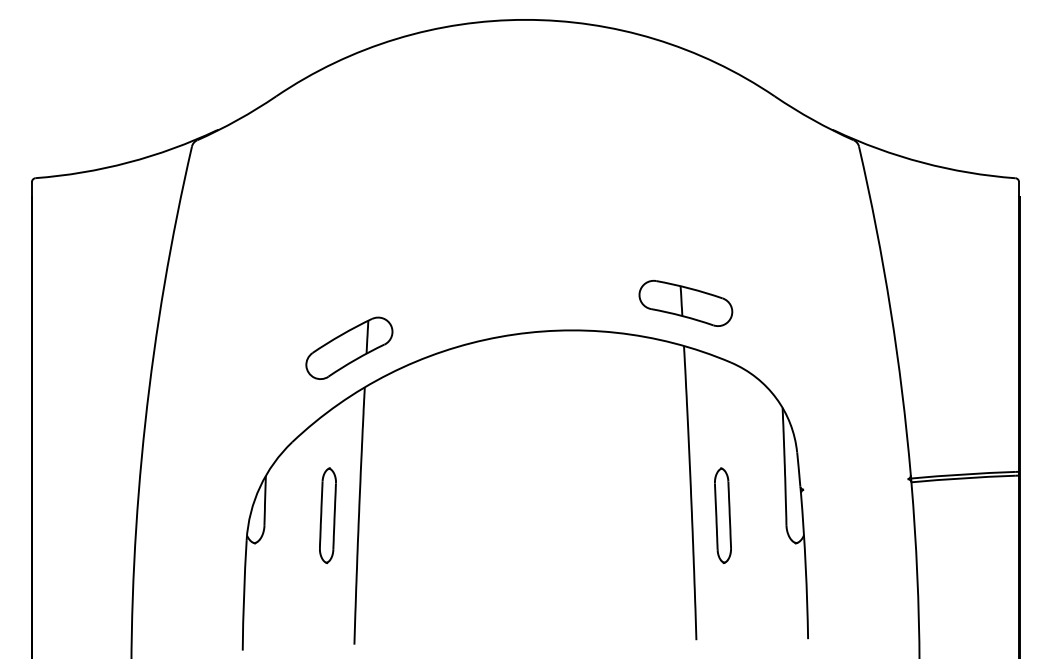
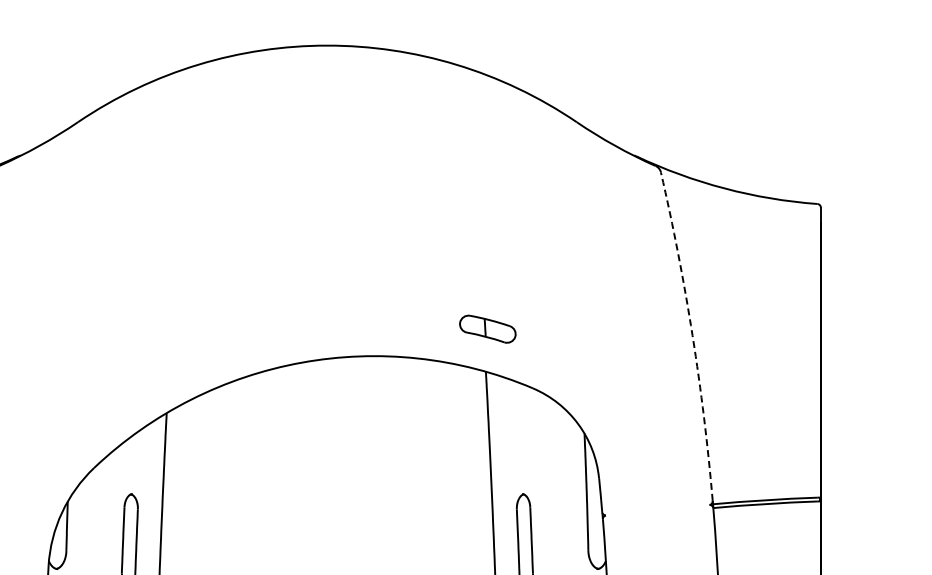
part: (685, 303) -> (487, 329), size x0.6
arc: (890, 310) -> (692, 336), solid -> dashed
part: (349, 347) -> (151, 373), removed

